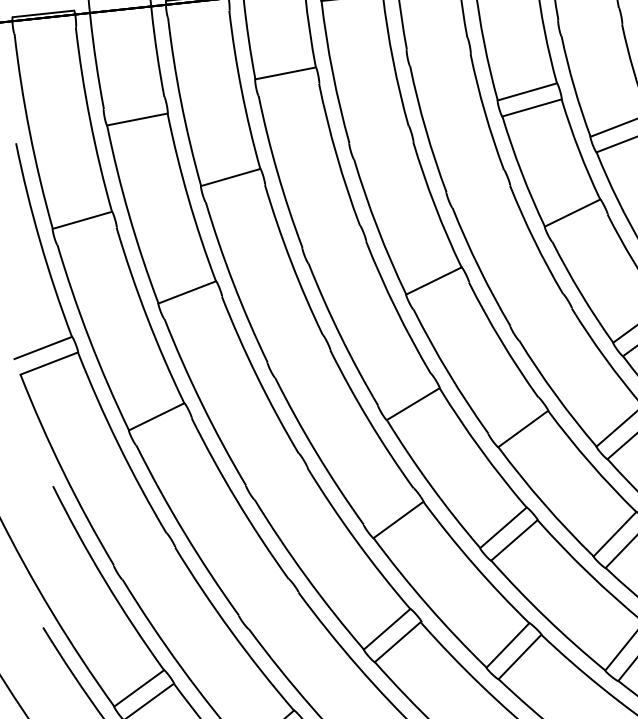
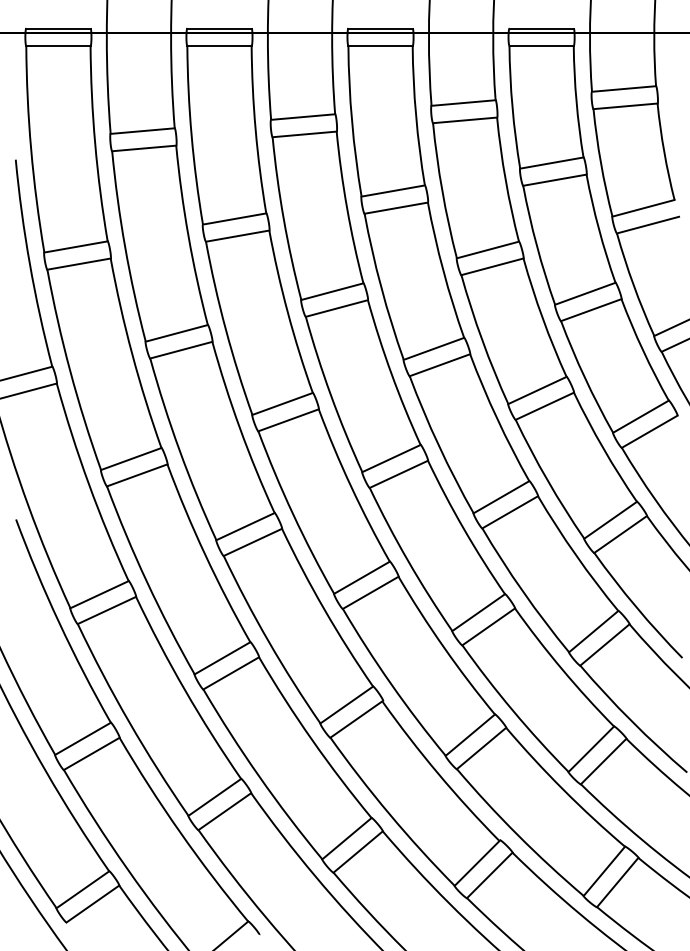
line: (198, 13) -> (219, 45), added
line: (589, 13) -> (624, 88), added
line: (45, 30) -> (58, 45), added
line: (591, 30) -> (625, 106), added
line: (436, 43) -> (463, 102), added
line: (440, 60) -> (465, 120), added
line: (288, 89) -> (304, 134), added
line: (133, 102) -> (142, 130), added
line: (378, 134) -> (392, 190), added
line: (382, 150) -> (395, 207), added
line: (474, 180) -> (487, 249), added
line: (235, 192) -> (237, 235), added
line: (481, 196) -> (492, 266), added
line: (580, 228) -> (591, 310), added
line: (86, 235) -> (78, 263), added
line: (331, 236) -> (332, 291), added
line: (336, 252) -> (336, 308), added
line: (440, 296) -> (439, 365), added
line: (193, 307) -> (181, 349), added
line: (536, 310) -> (537, 390), added
line: (545, 323) -> (544, 405), added
line: (295, 348) -> (282, 403), added
line: (302, 364) -> (288, 420), added
line: (404, 389) -> (391, 458), added
line: (513, 415) -> (501, 497), added
line: (164, 431) -> (137, 475), added
line: (272, 469) -> (245, 526), added
line: (280, 483) -> (252, 541), added
line: (388, 506) -> (361, 577), added
line: (140, 549) -> (99, 594), added
line: (148, 563) -> (106, 610), added
line: (263, 597) -> (222, 658), added
line: (274, 611) -> (231, 673), added

